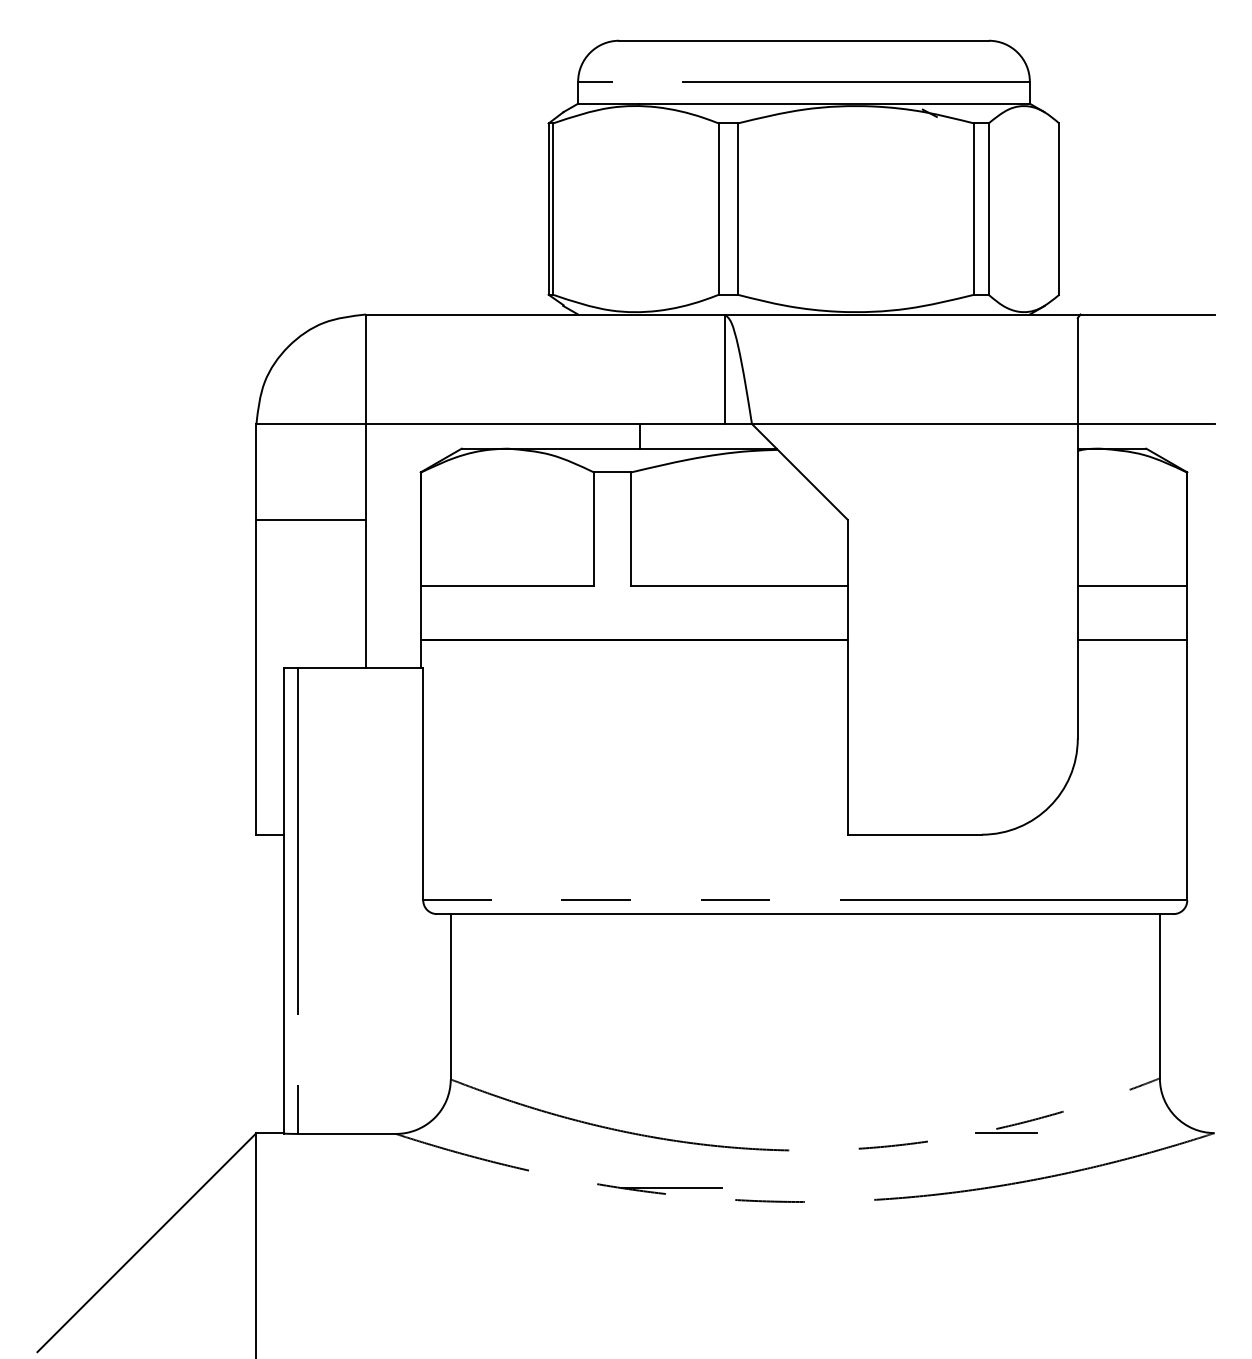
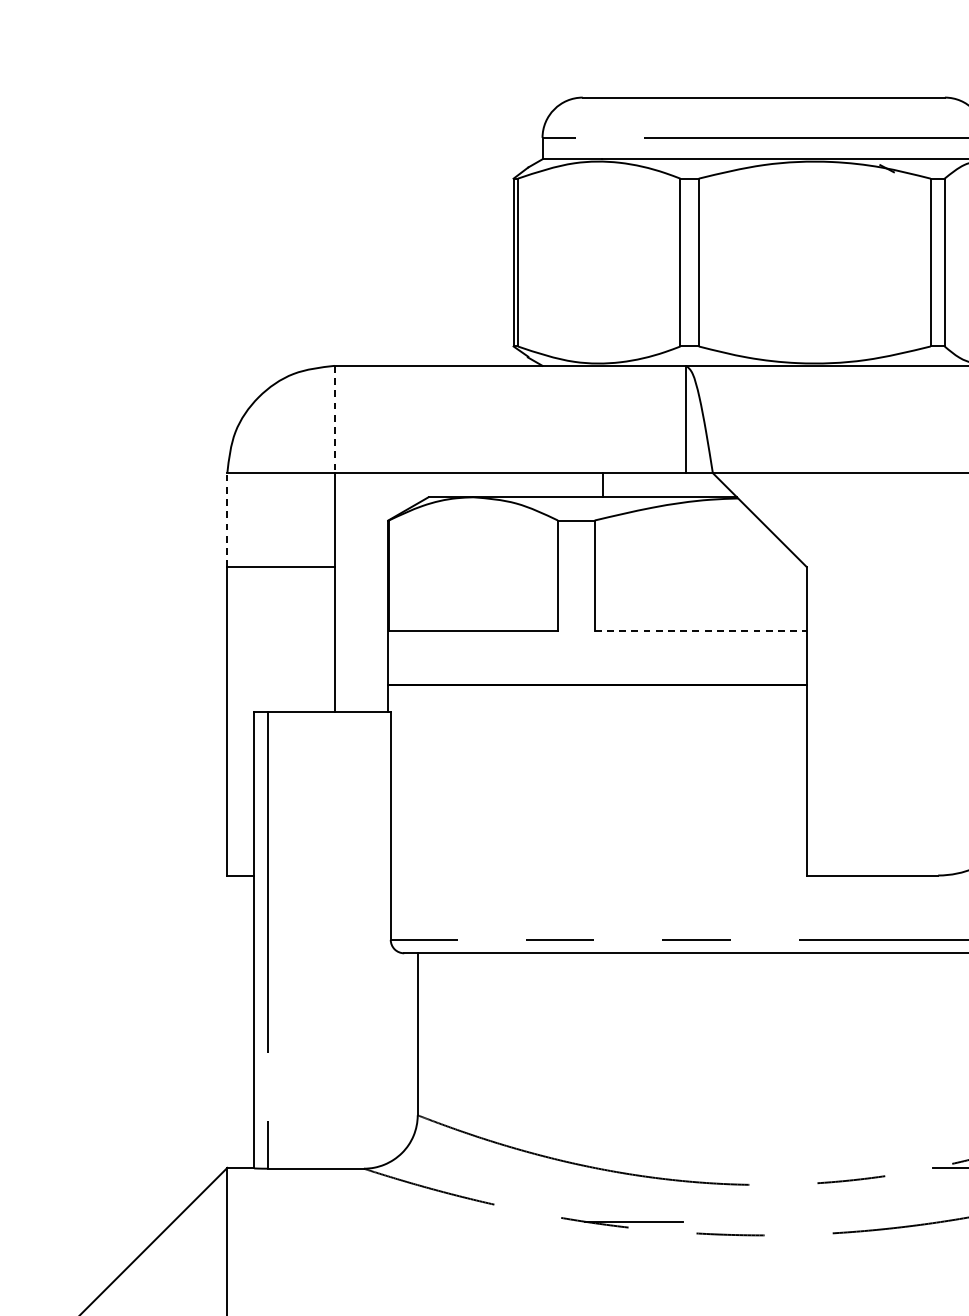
line: (365, 369) -> (334, 419), solid -> dashed
line: (256, 471) -> (227, 519), solid -> dashed
line: (740, 585) -> (701, 631), solid -> dashed

